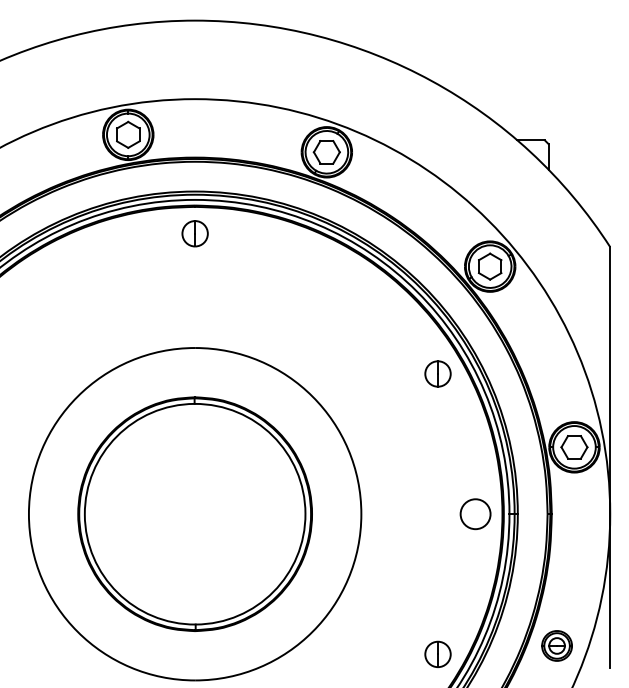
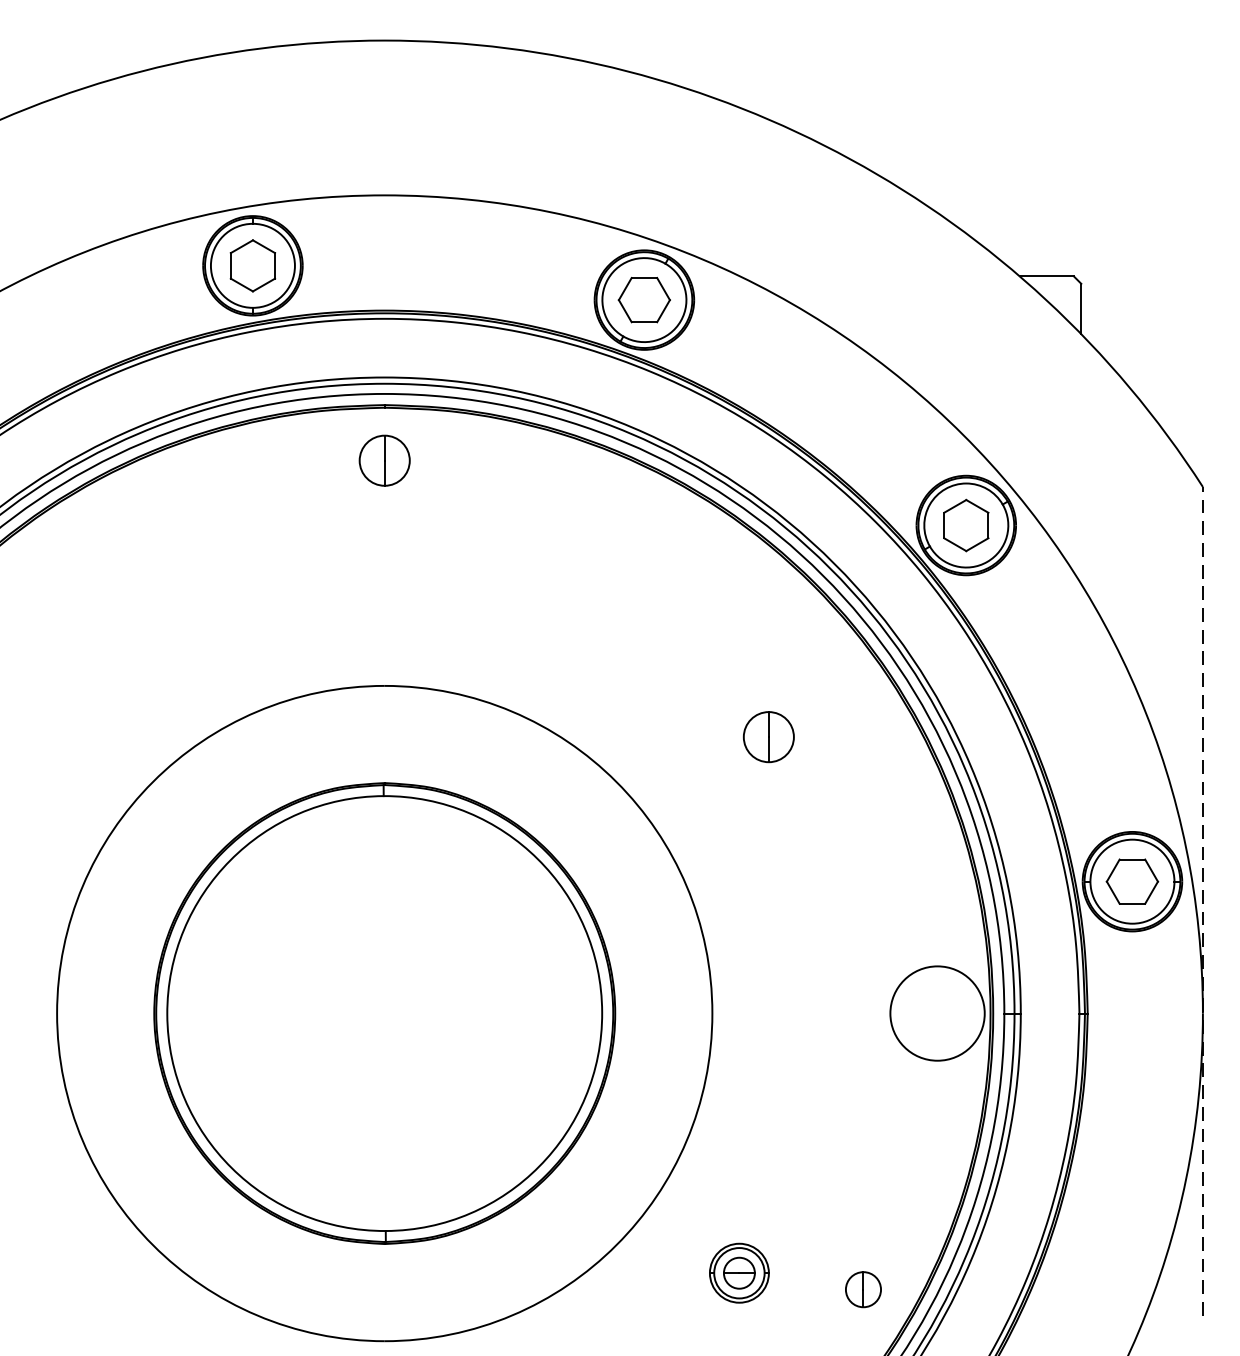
part: (437, 373) -> (767, 736), moved
line: (610, 456) -> (1203, 899), solid -> dashed
circle: (475, 514) -> (937, 1014), size x1.6
part: (556, 645) -> (738, 1272), moved
part: (437, 653) -> (862, 1288), size x0.7

